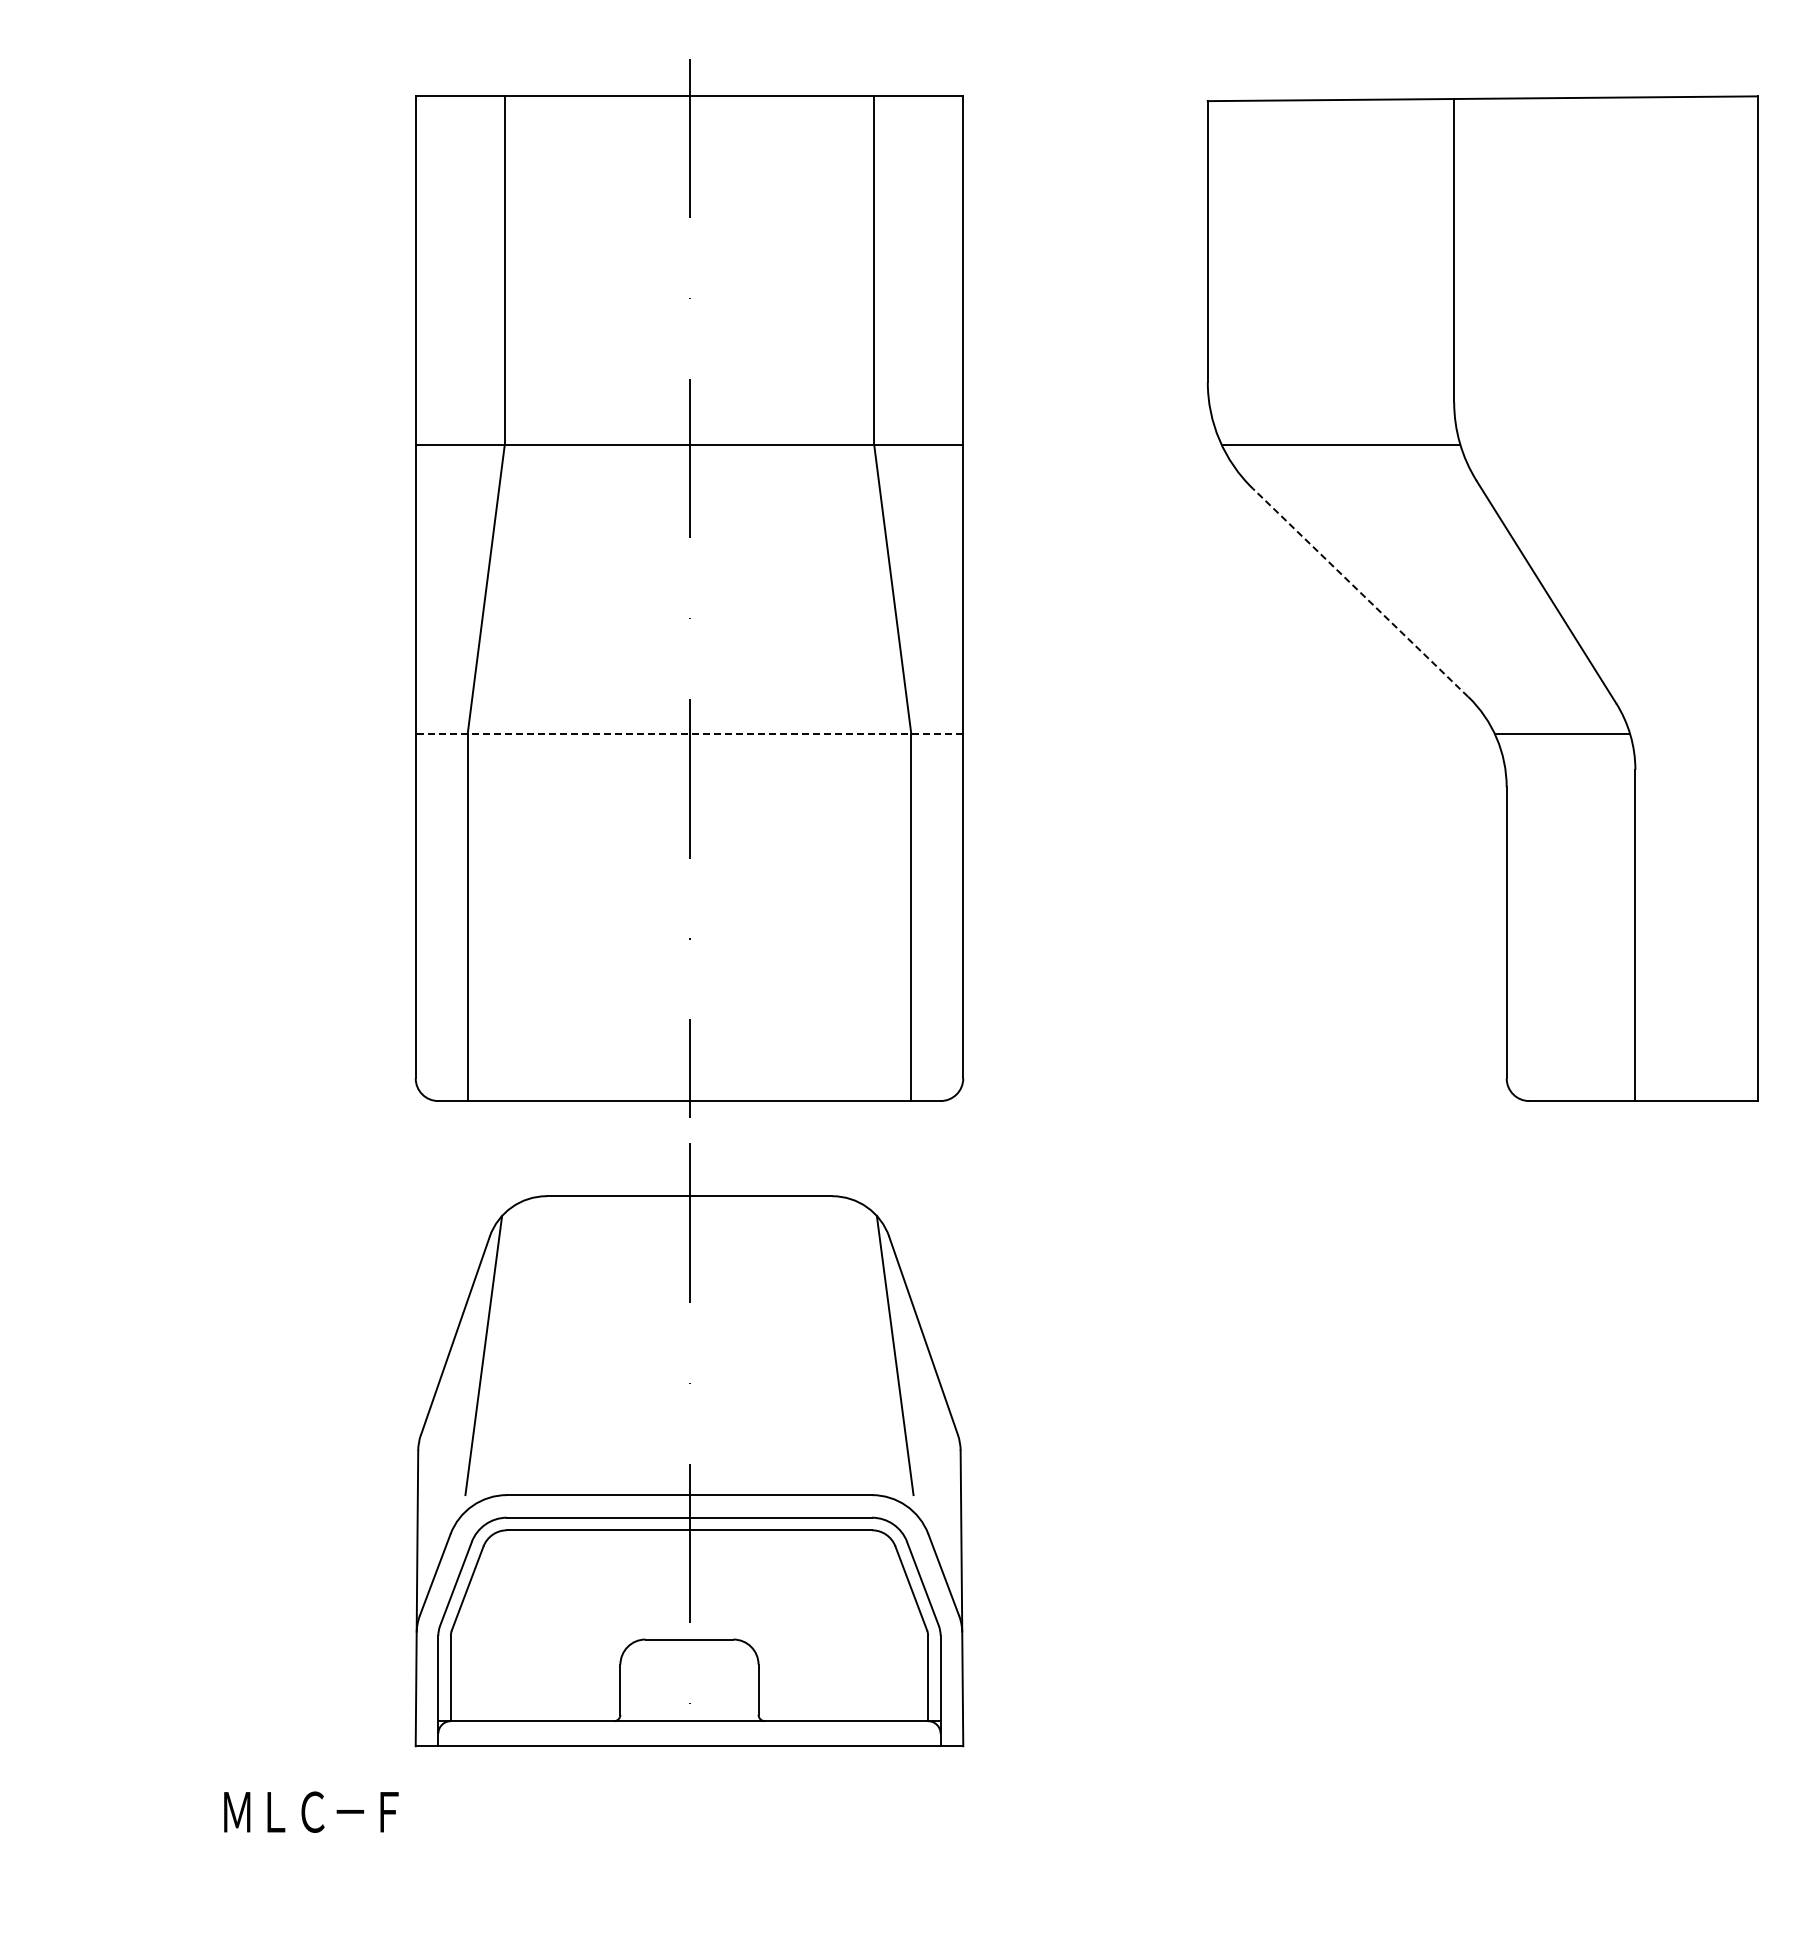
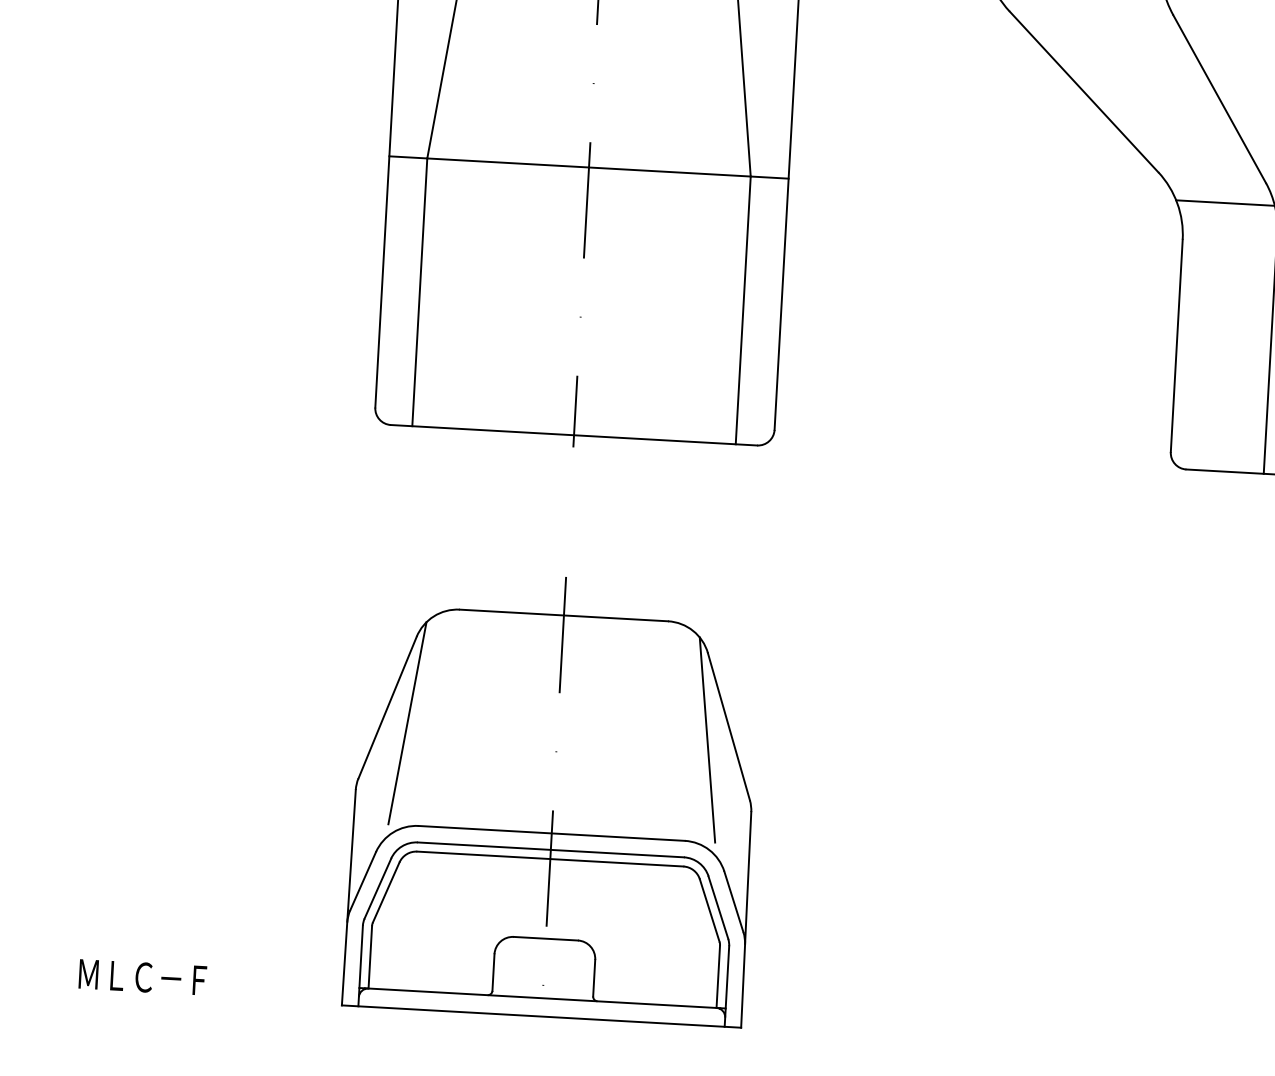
line: (1360, 592) -> (1084, 91), dashed -> solid
line: (689, 733) -> (589, 167), dashed -> solid
part: (689, 1445) -> (553, 797), moved
text: (311, 1811) -> (142, 976), moved

